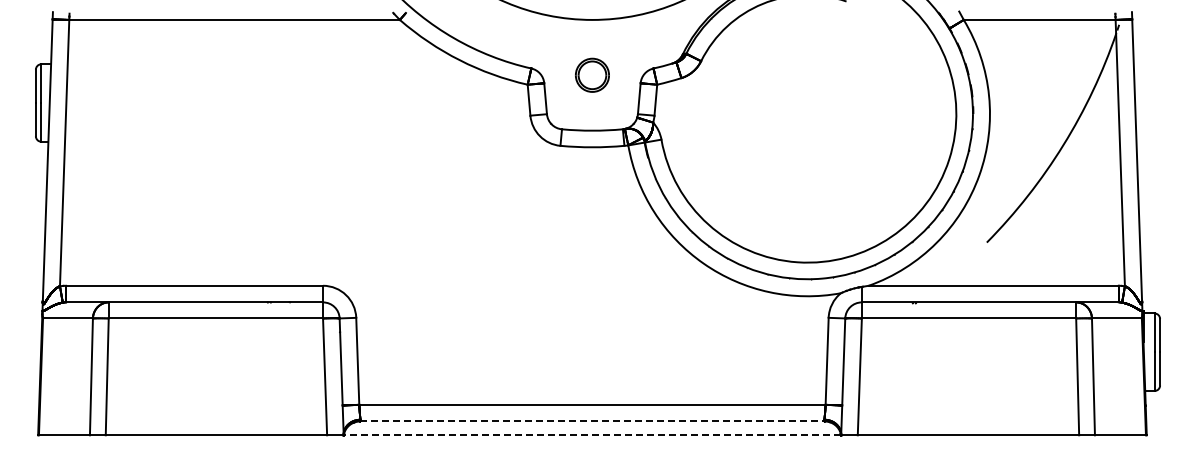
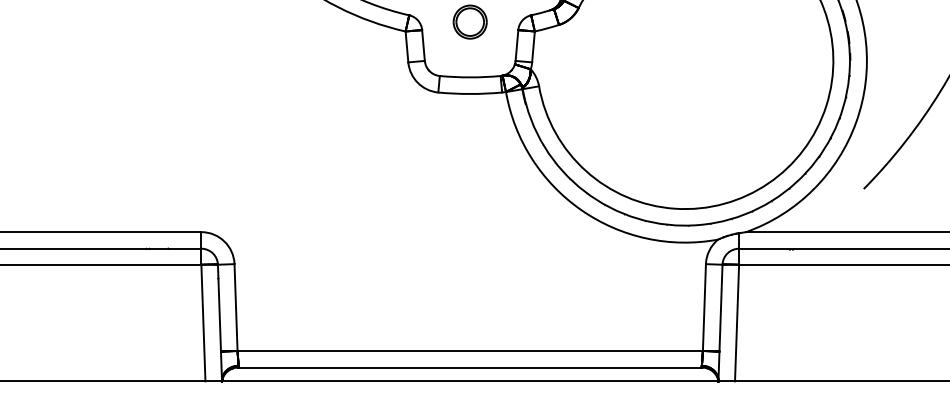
line: (592, 421) -> (470, 367), dashed -> solid
line: (592, 435) -> (470, 381), dashed -> solid

